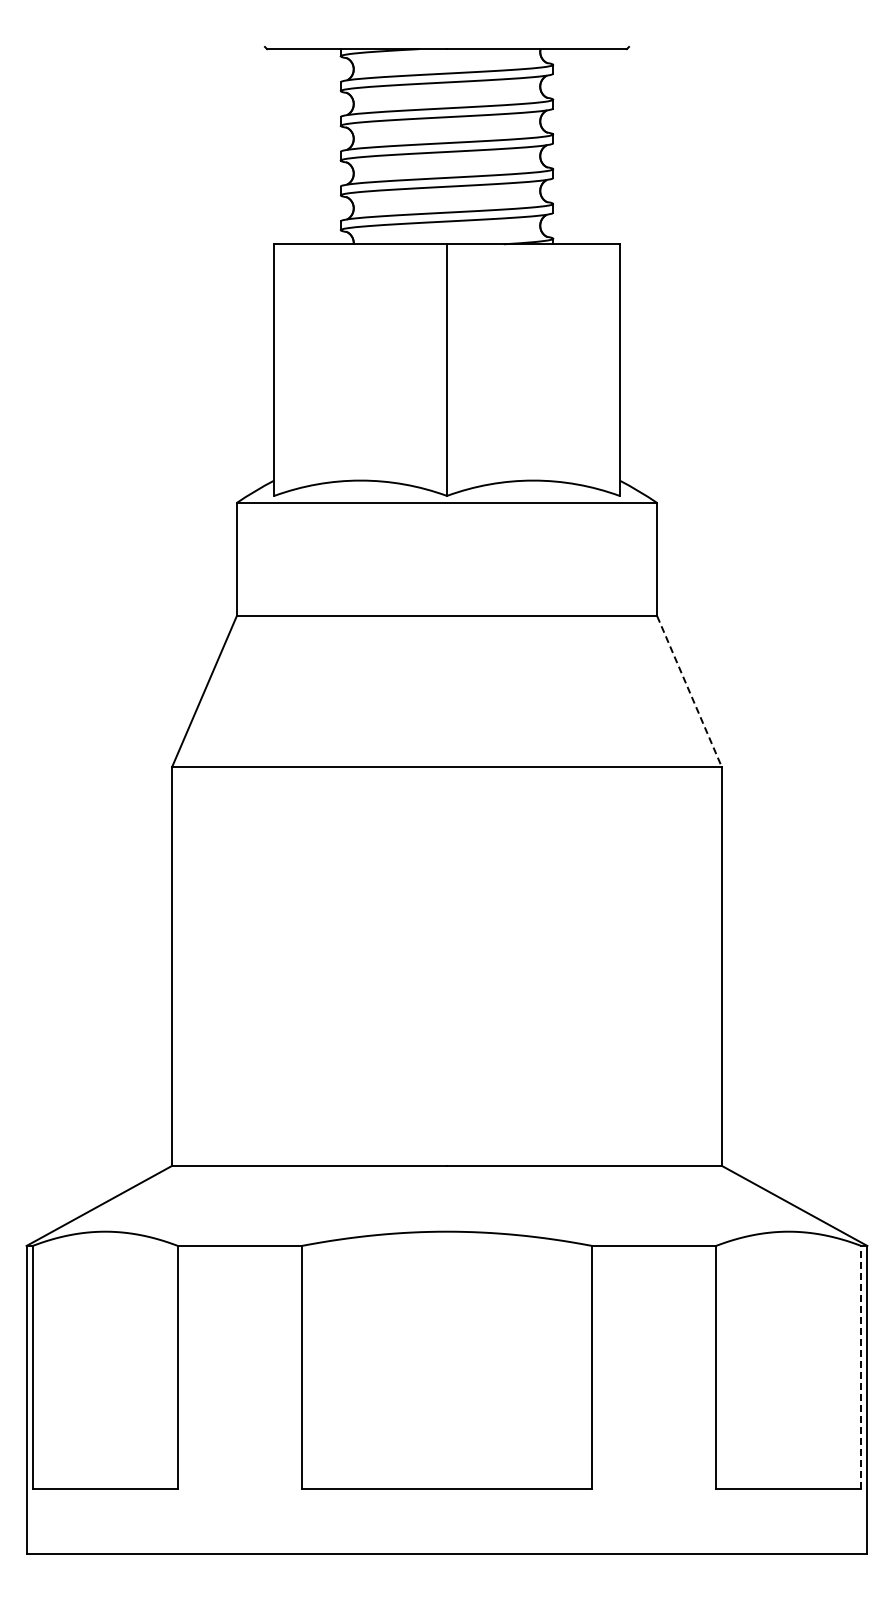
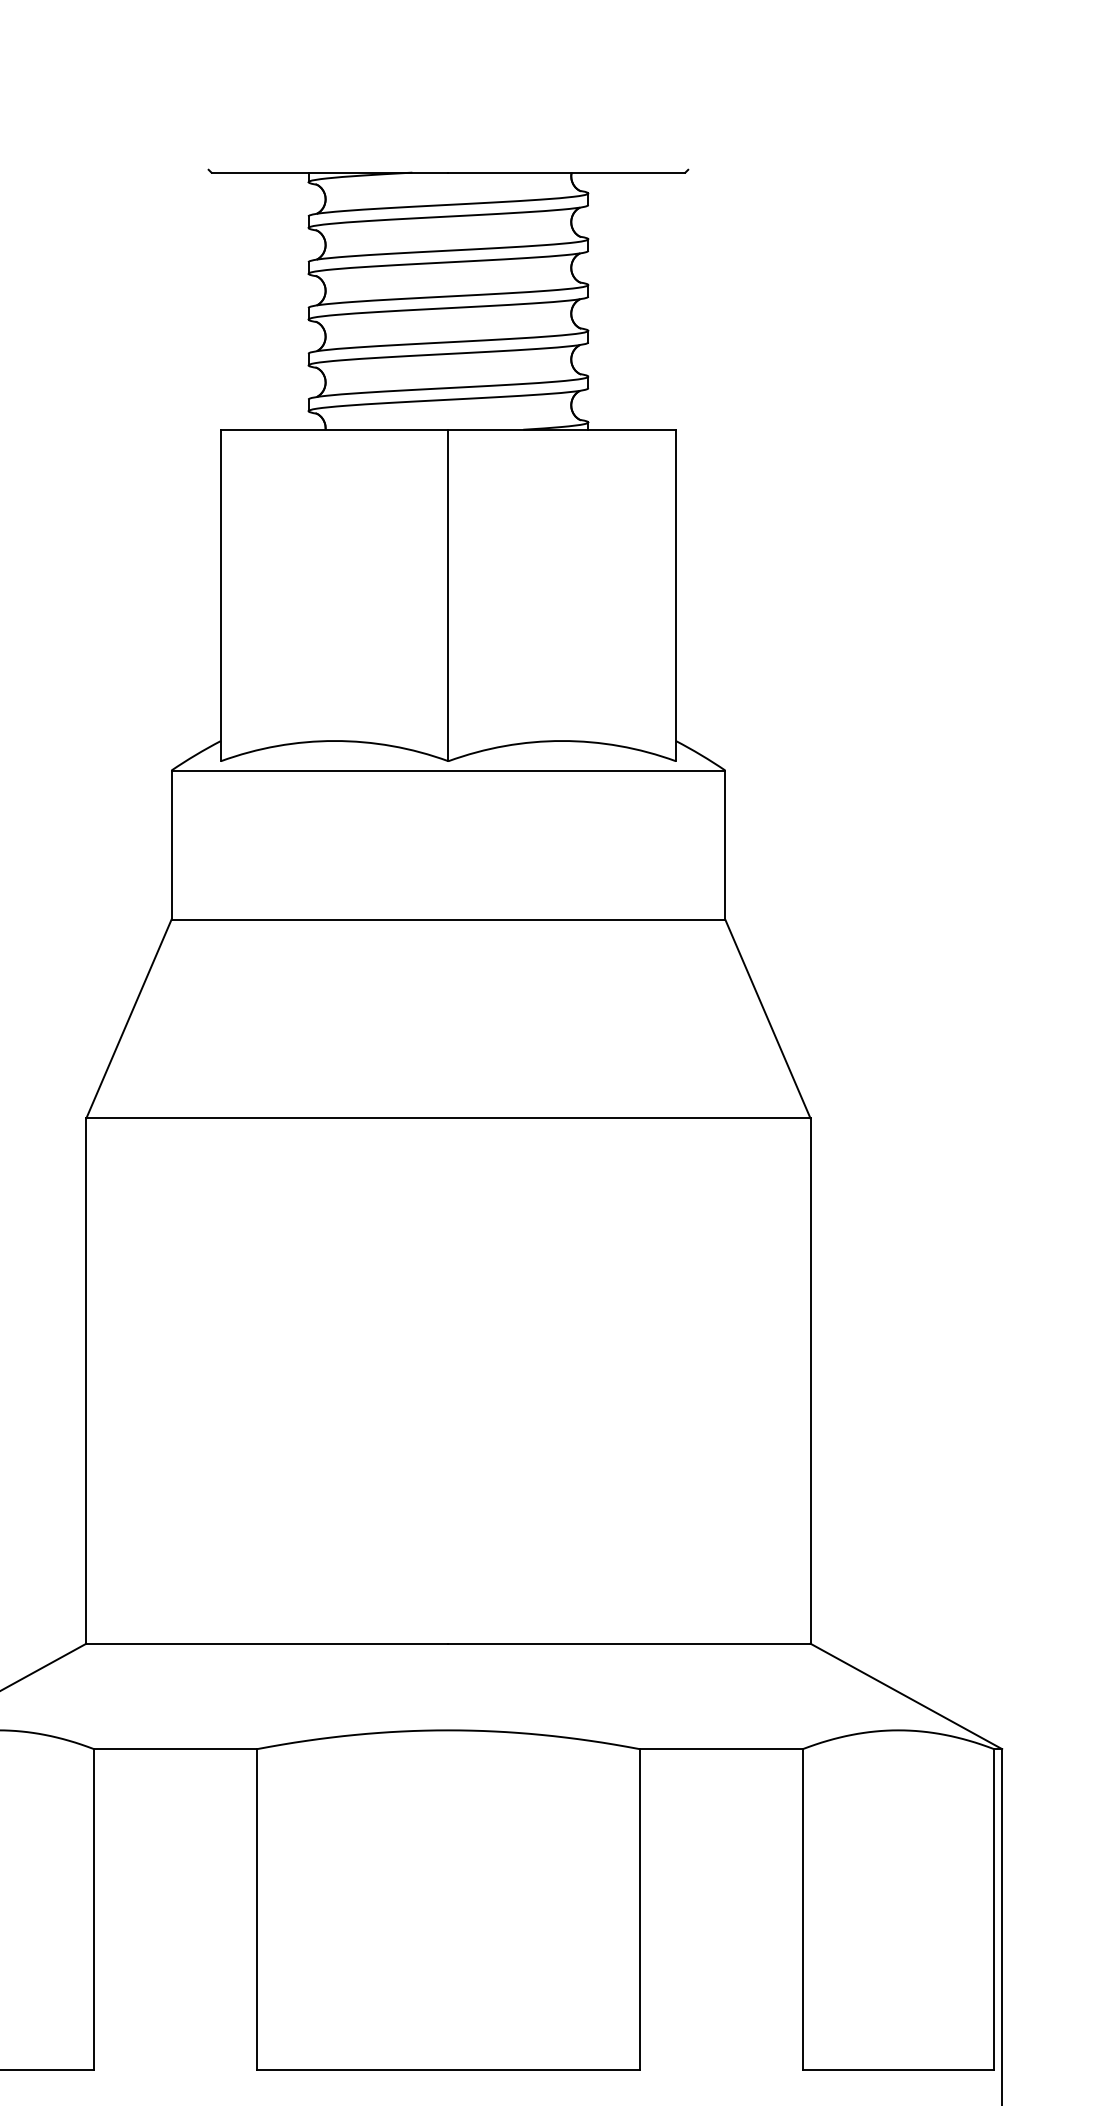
line: (689, 692) -> (767, 1020), dashed -> solid
line: (861, 1367) -> (994, 1909), dashed -> solid

